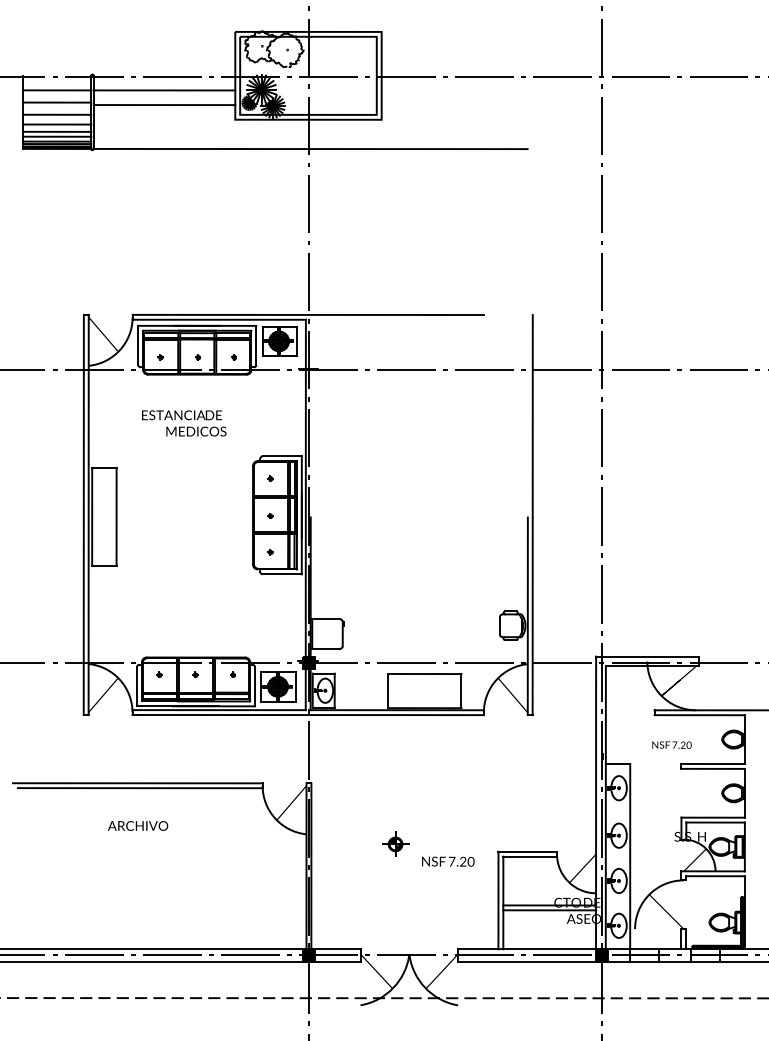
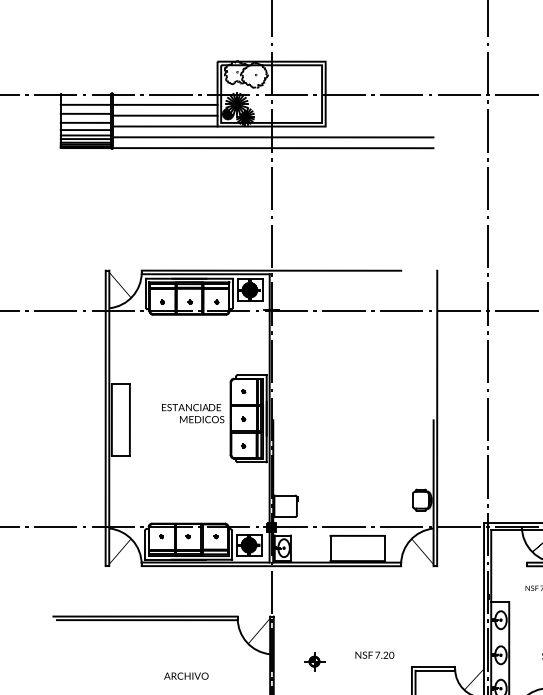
line: (164, 119) -> (165, 126), added
line: (310, 134) -> (273, 137), added
text: (184, 423) -> (193, 413), moved
text: (138, 825) -> (186, 675), moved
part: (395, 843) -> (314, 661), moved
text: (448, 861) -> (375, 655), moved

